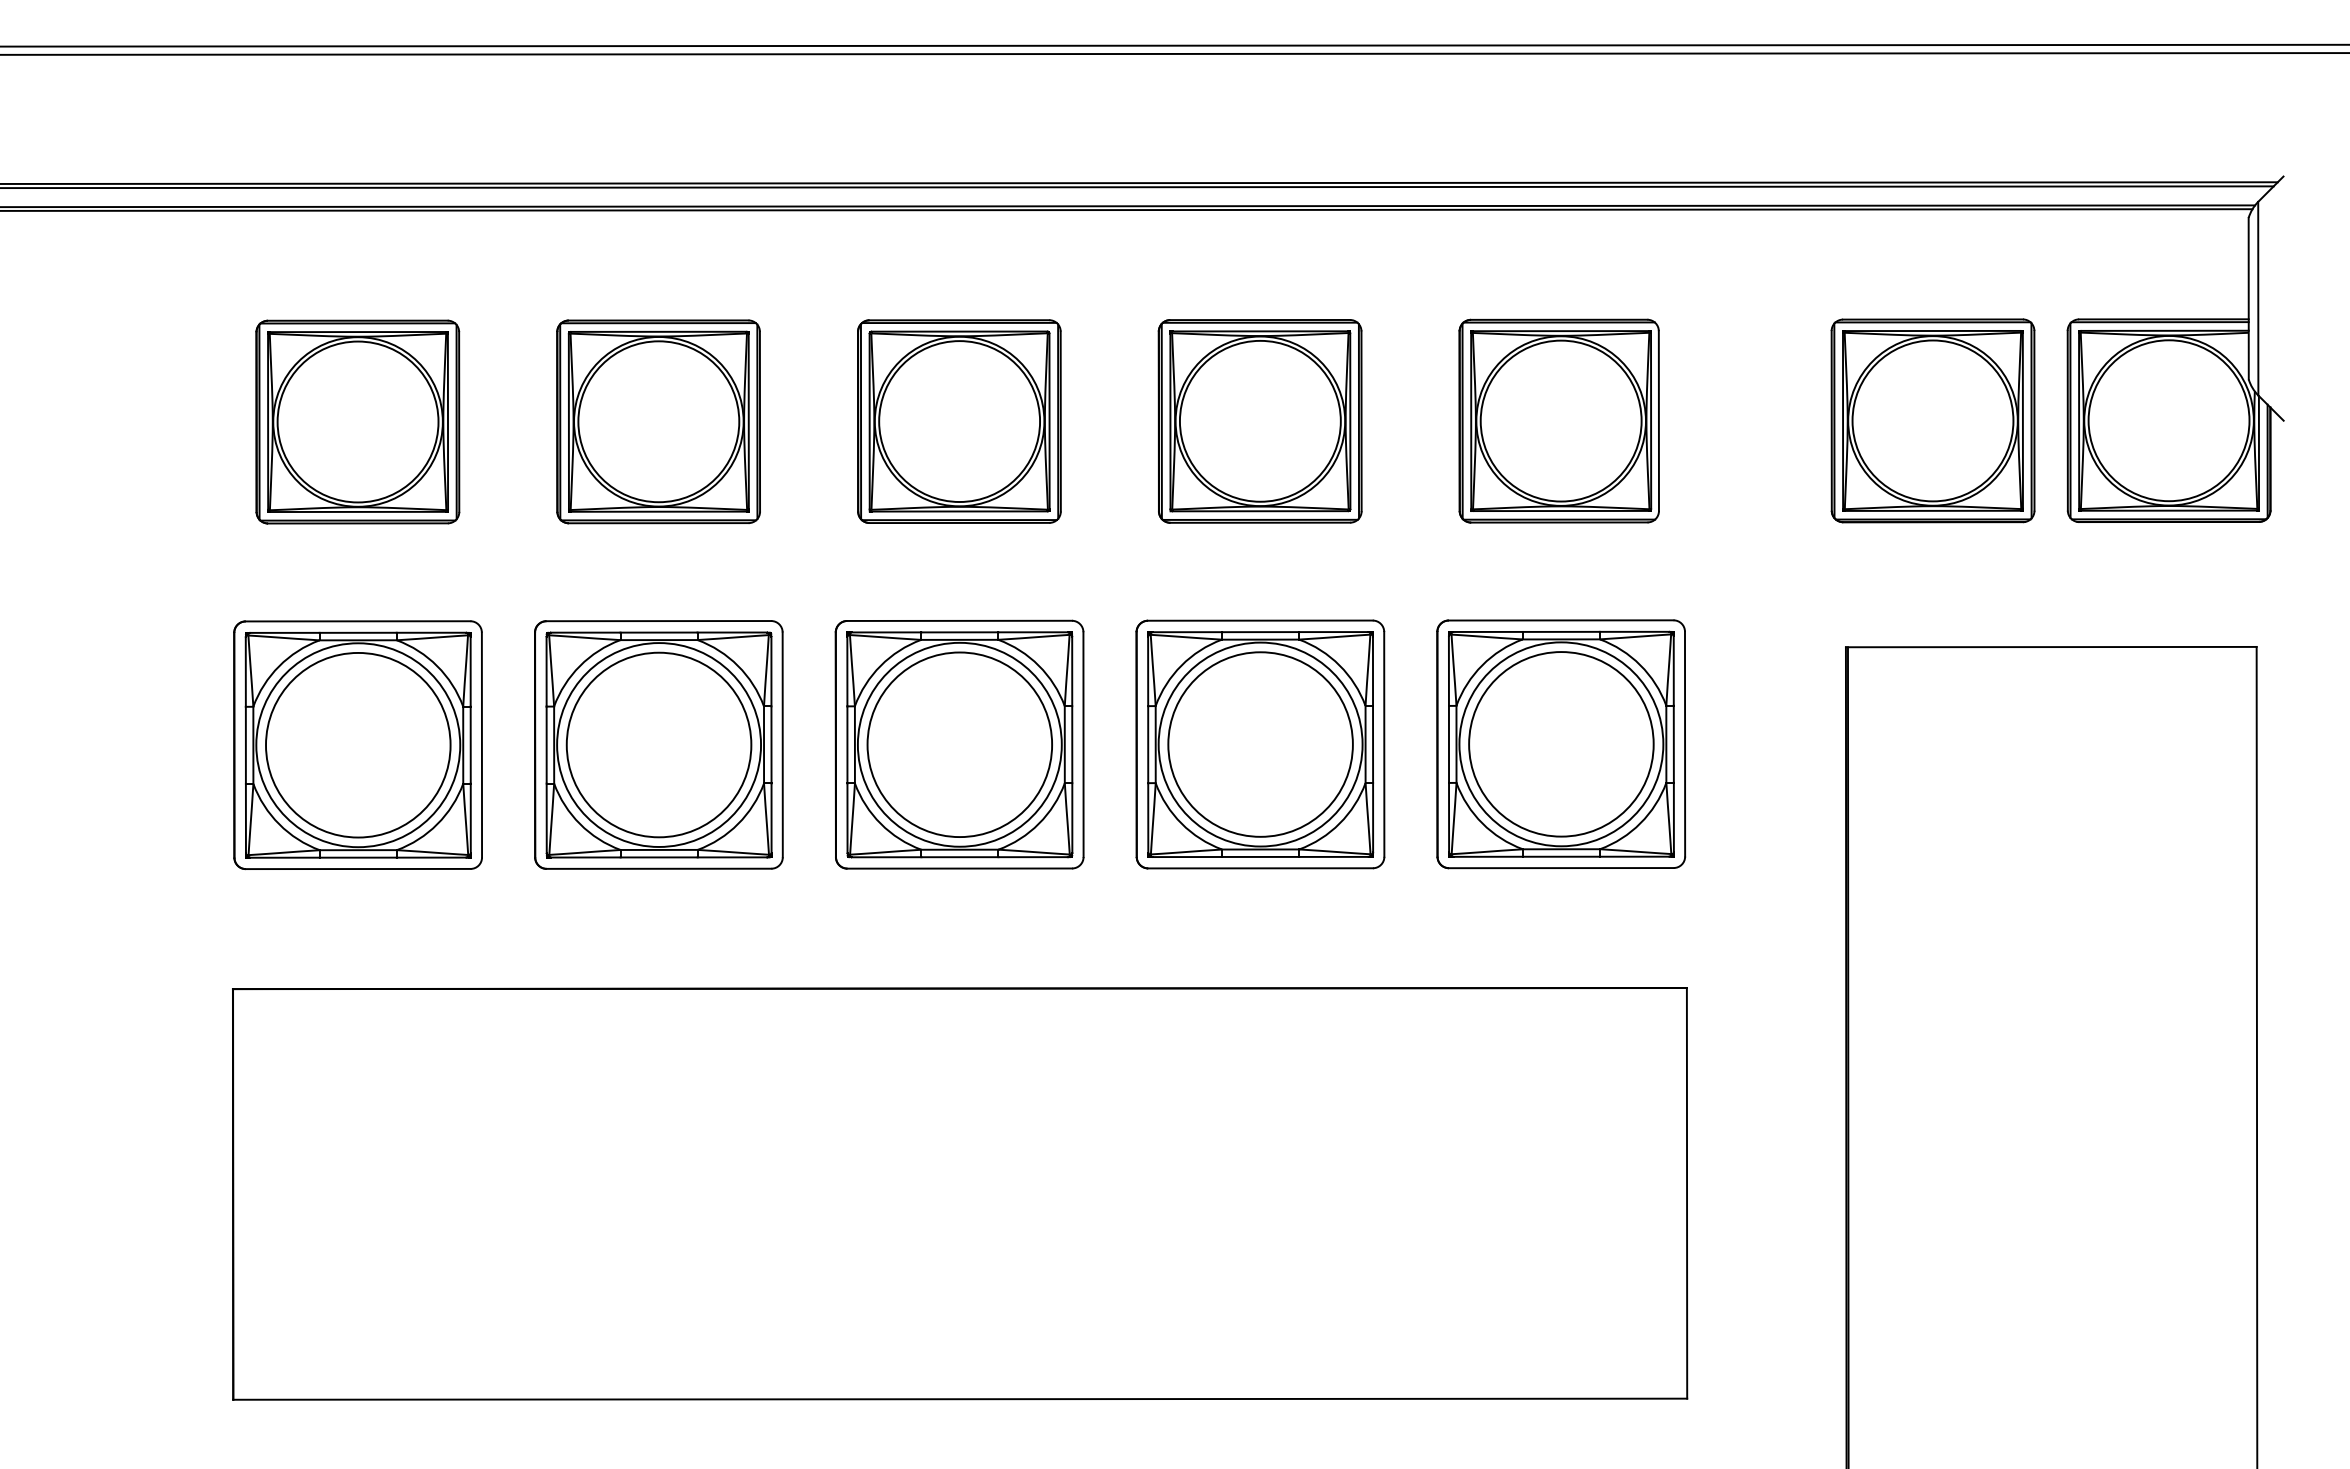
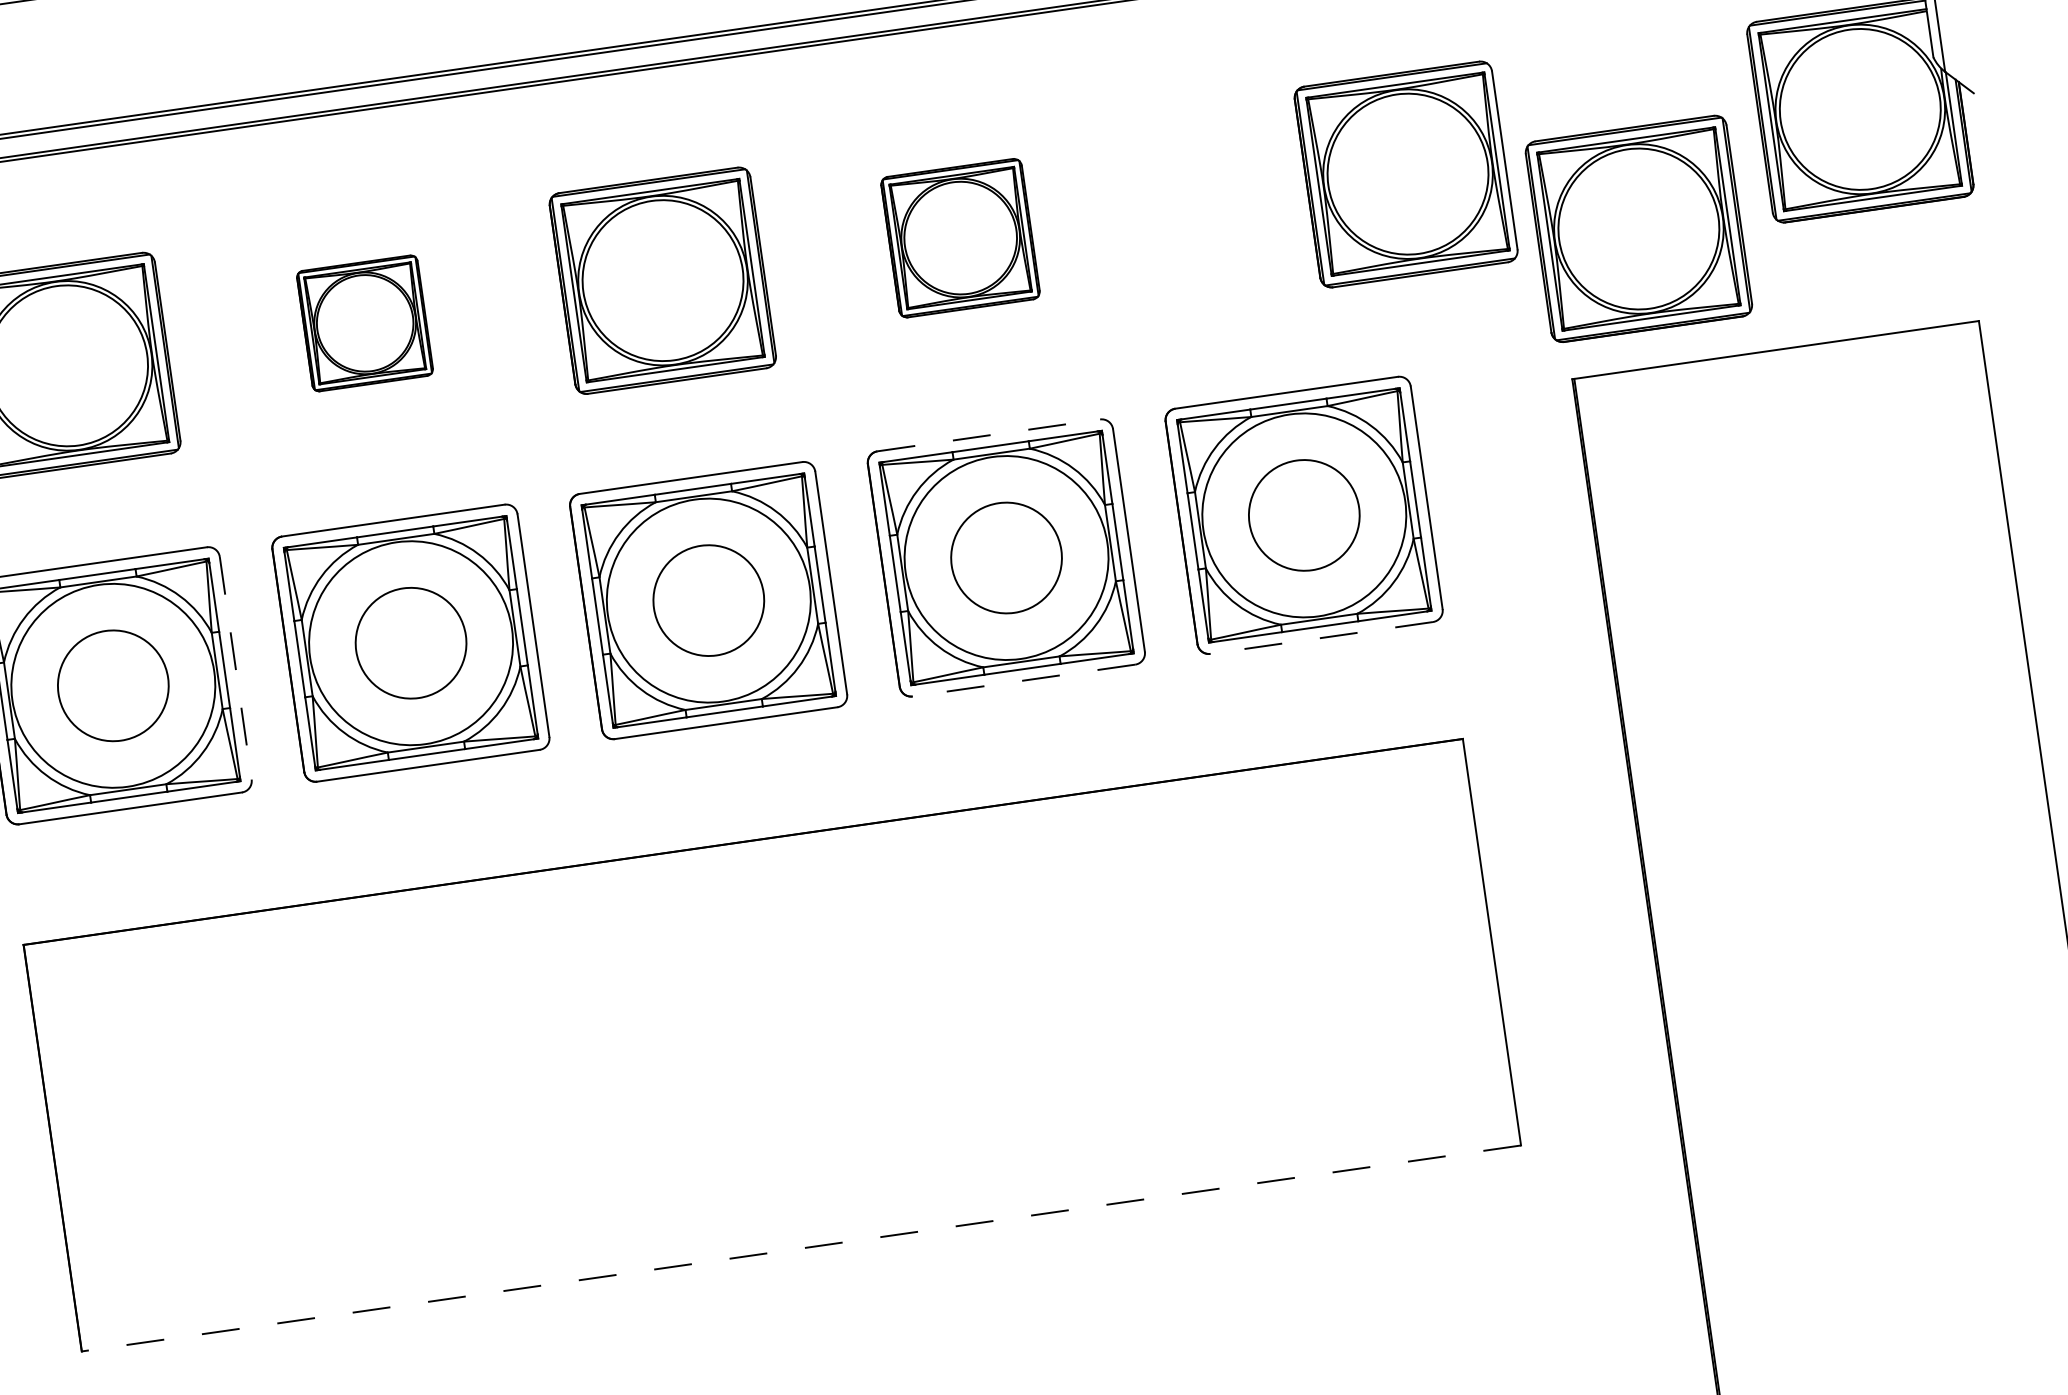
part: (1558, 420) -> (1405, 173), moved
part: (1932, 420) -> (1638, 228), moved
part: (658, 421) -> (364, 323), size x0.6
part: (1259, 421) -> (959, 238), size x0.7
line: (1260, 620) -> (988, 435), solid -> dashed
circle: (358, 744) -> (113, 685), size x0.6
circle: (658, 744) -> (410, 642), size x0.6
circle: (959, 744) -> (708, 600), size x0.6
circle: (1260, 744) -> (1006, 557), size x0.6
circle: (1561, 744) -> (1304, 515), size x0.6
line: (481, 745) -> (235, 668), solid -> dashed
line: (1260, 868) -> (1023, 680), solid -> dashed
line: (1560, 868) -> (1320, 638), solid -> dashed
line: (960, 1399) -> (801, 1248), solid -> dashed

